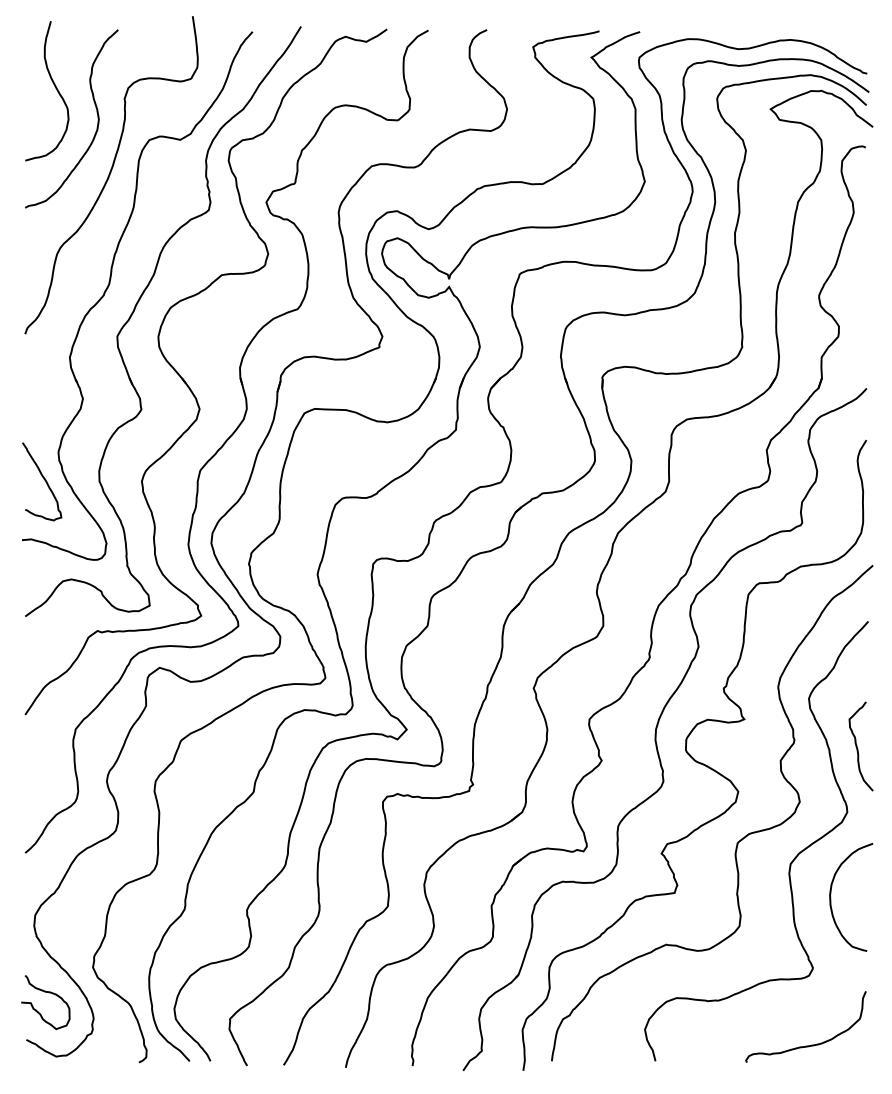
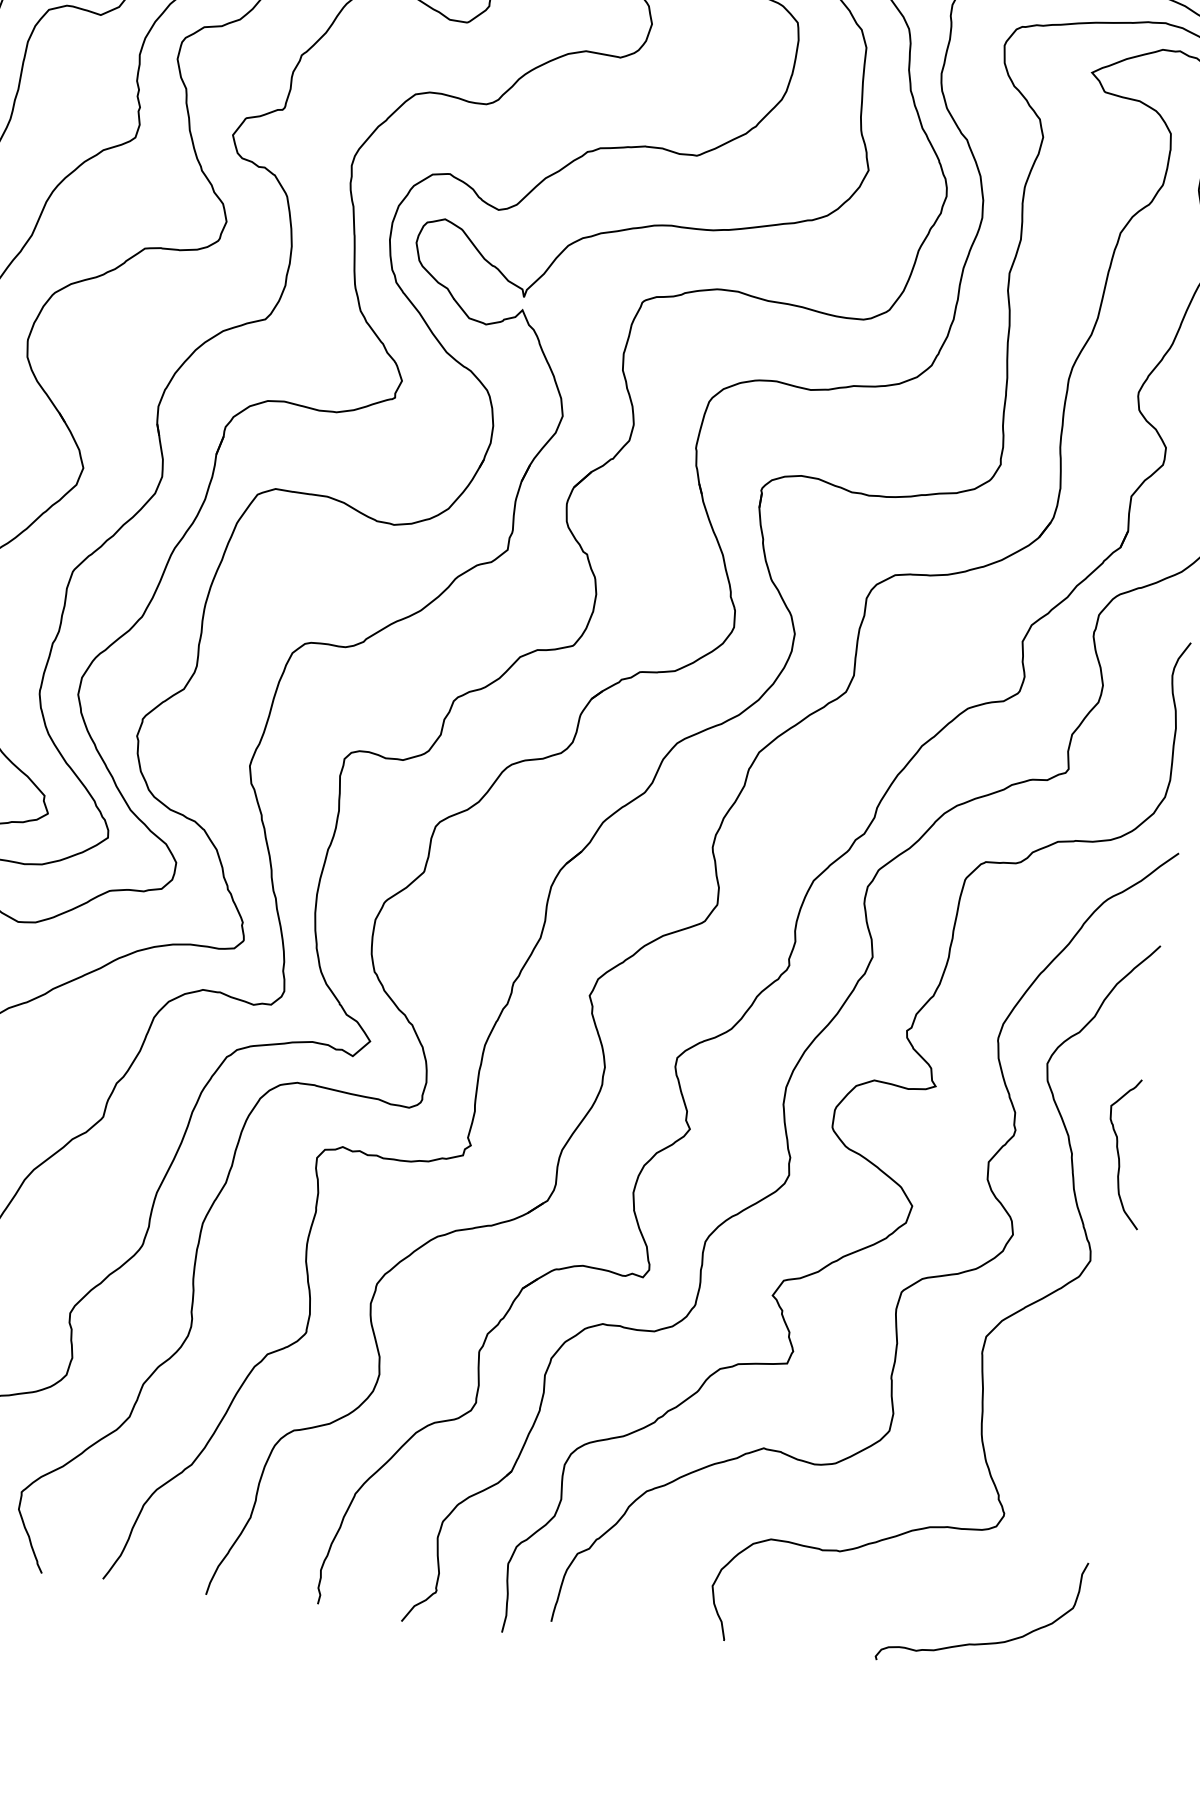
curve: (831, 897) -> (1048, 1399), removed

